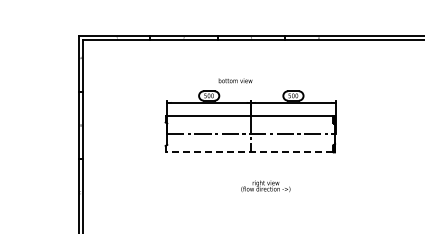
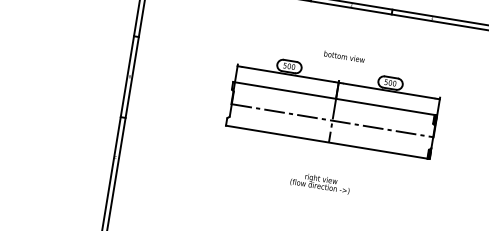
text: (235, 80) -> (344, 56), moved
line: (249, 152) -> (326, 142), dashed -> solid
text: (265, 186) -> (320, 183), moved

